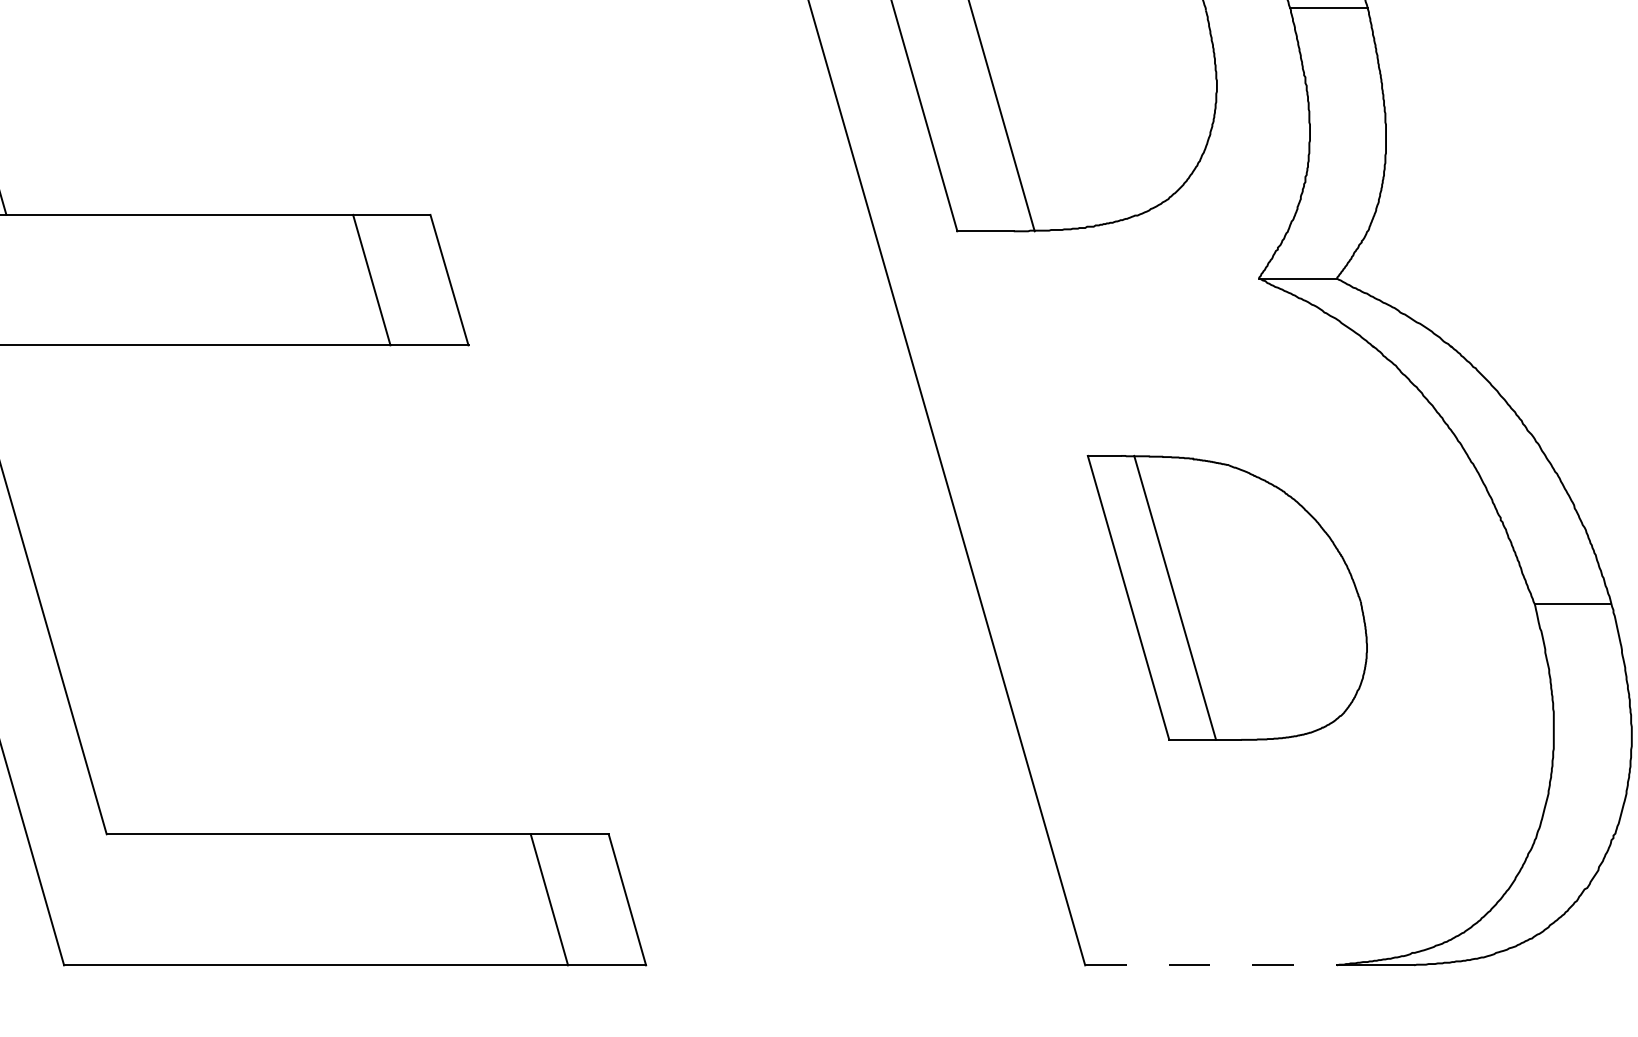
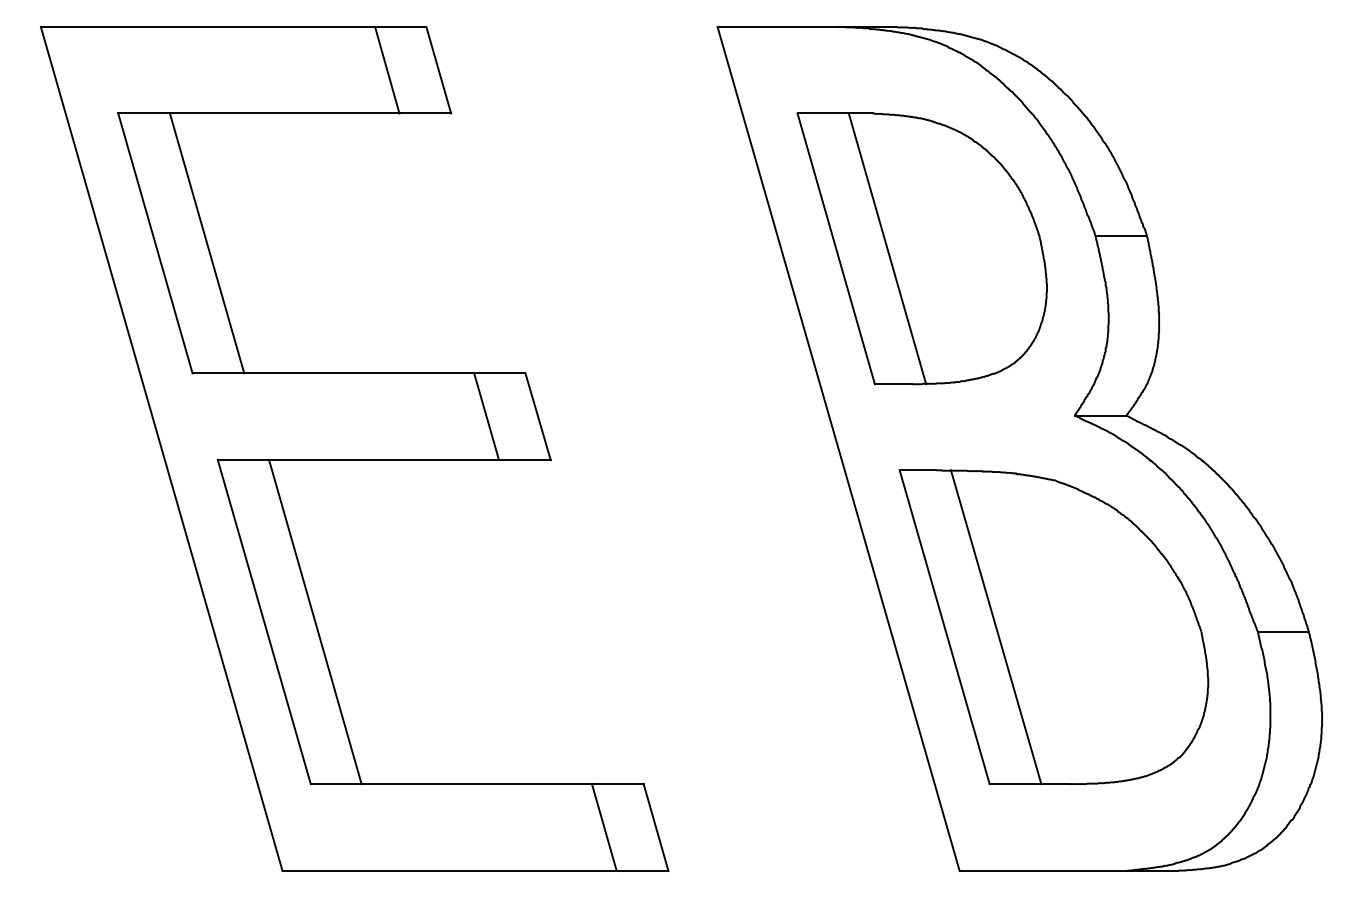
line: (113, 589) -> (315, 621), added
part: (1226, 598) -> (1053, 627), size x1.67
line: (1211, 966) -> (1043, 871), dashed -> solid

